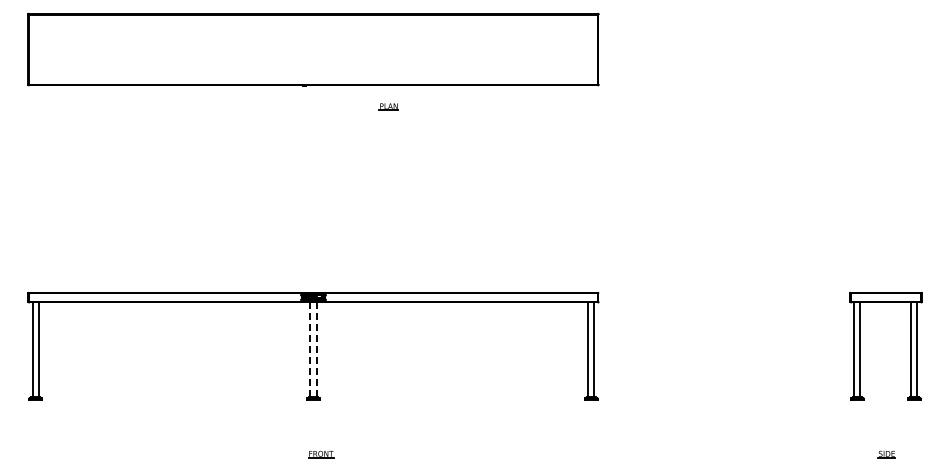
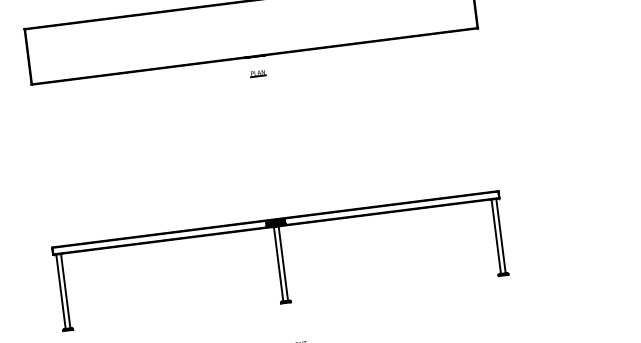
part: (388, 106) -> (257, 73), moved
line: (310, 349) -> (278, 263), dashed -> solid
line: (316, 349) -> (283, 263), dashed -> solid

